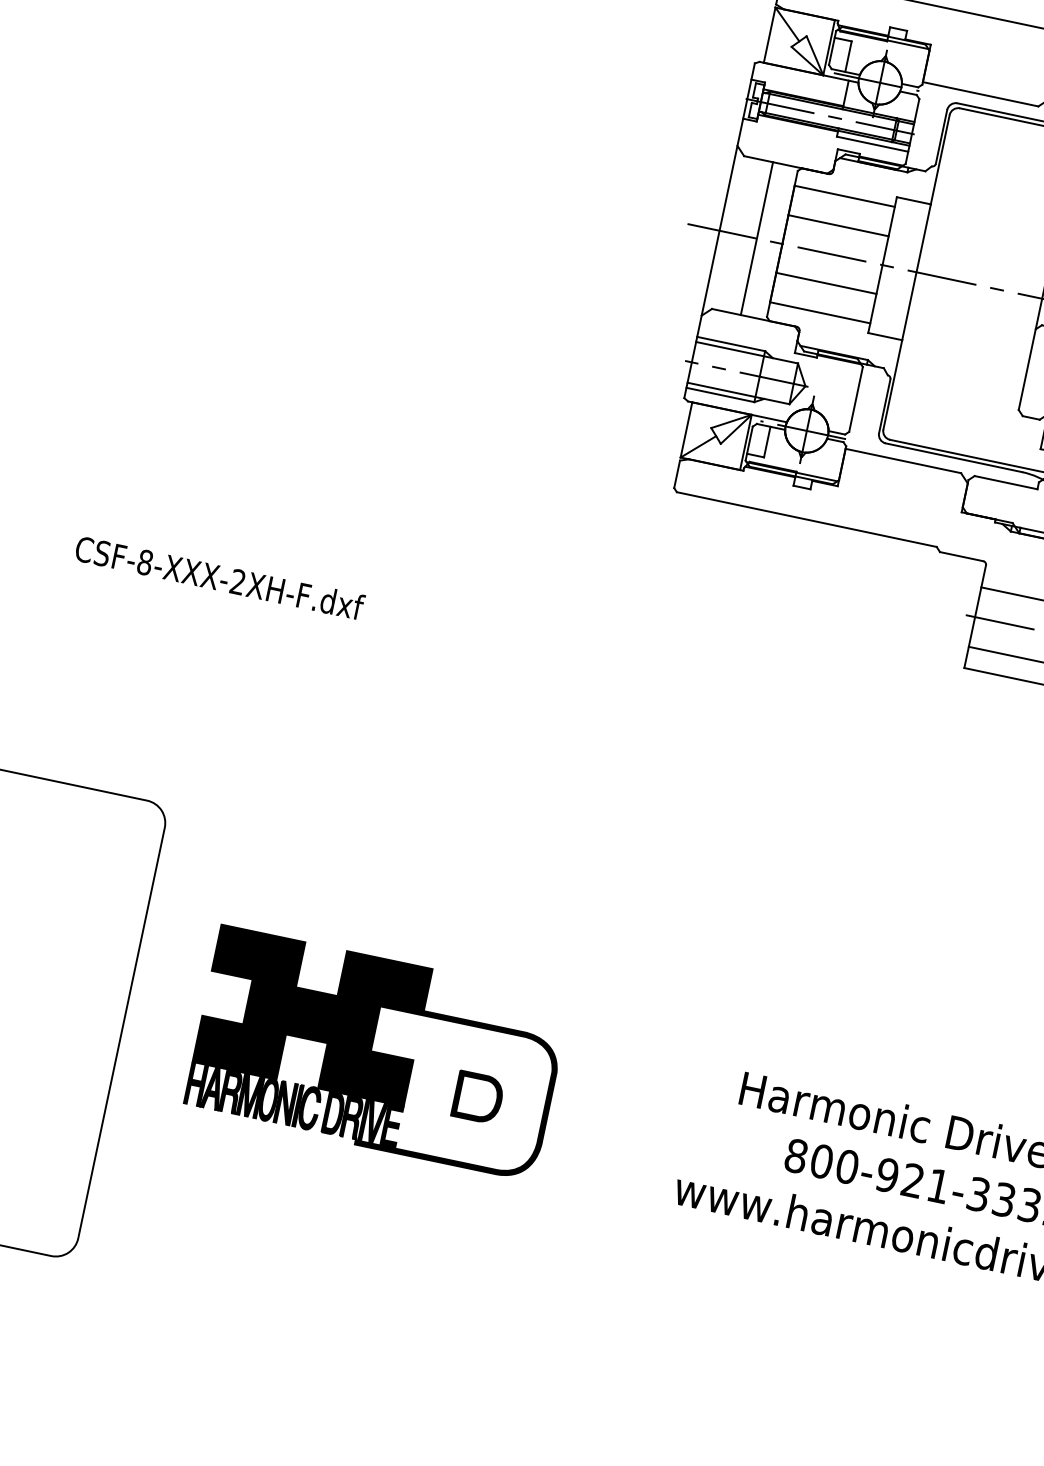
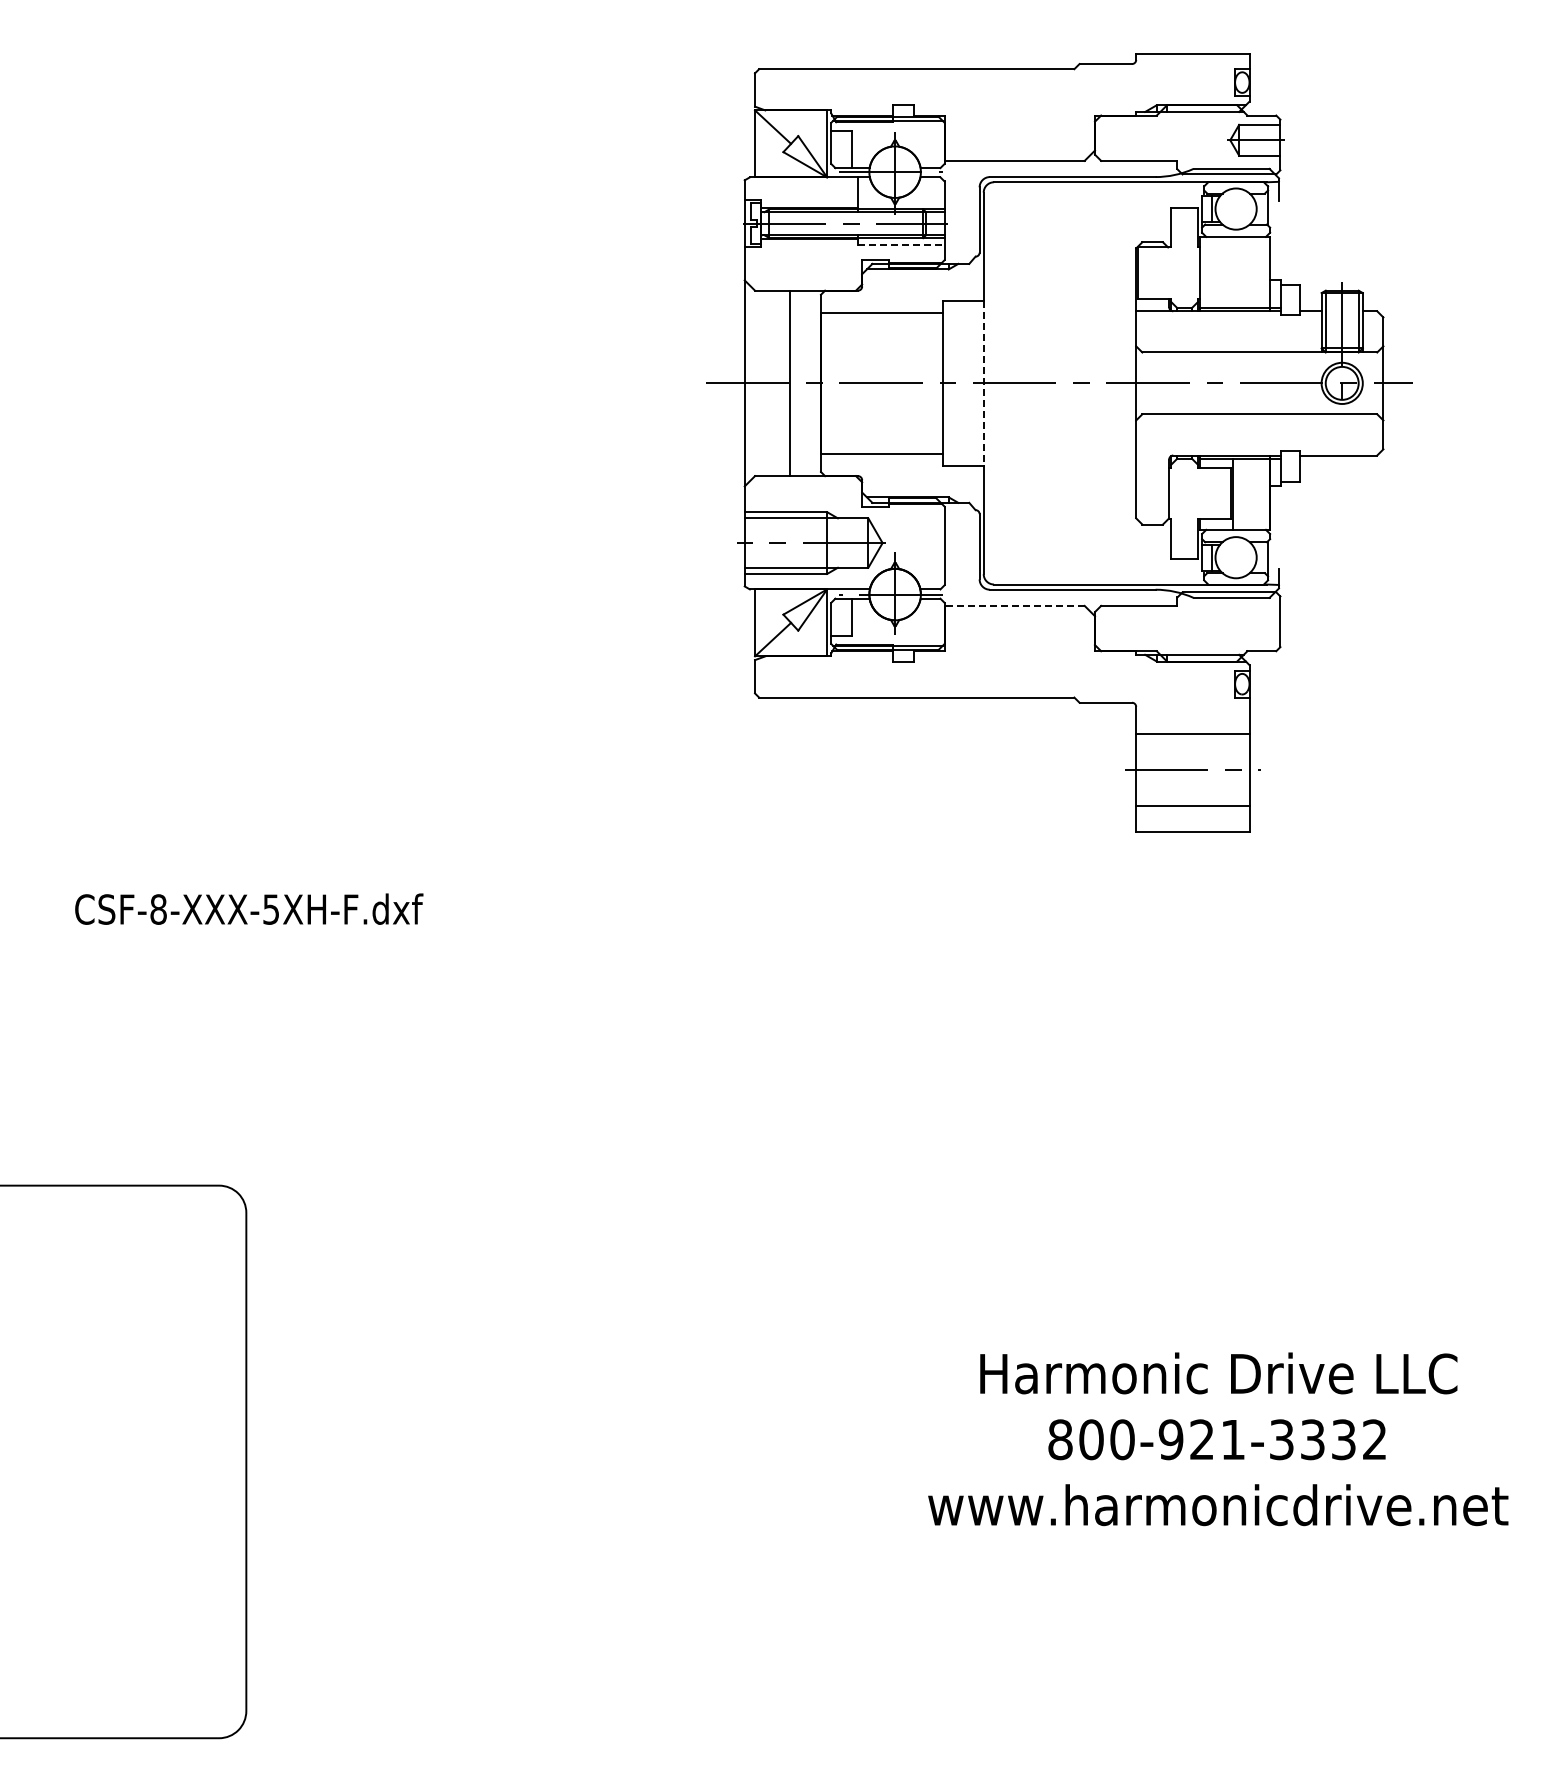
line: (872, 144) -> (901, 245), solid -> dashed
line: (838, 225) -> (881, 348), removed
line: (916, 272) -> (983, 383), solid -> dashed
line: (826, 283) -> (881, 418), removed
line: (903, 460) -> (1014, 605), solid -> dashed
text: (237, 581) -> (270, 909), CSF-8-XXX-2XH-F.dxf -> CSF-8-XXX-5XH-F.dxf
part: (377, 1053) -> (548, 1422), removed

